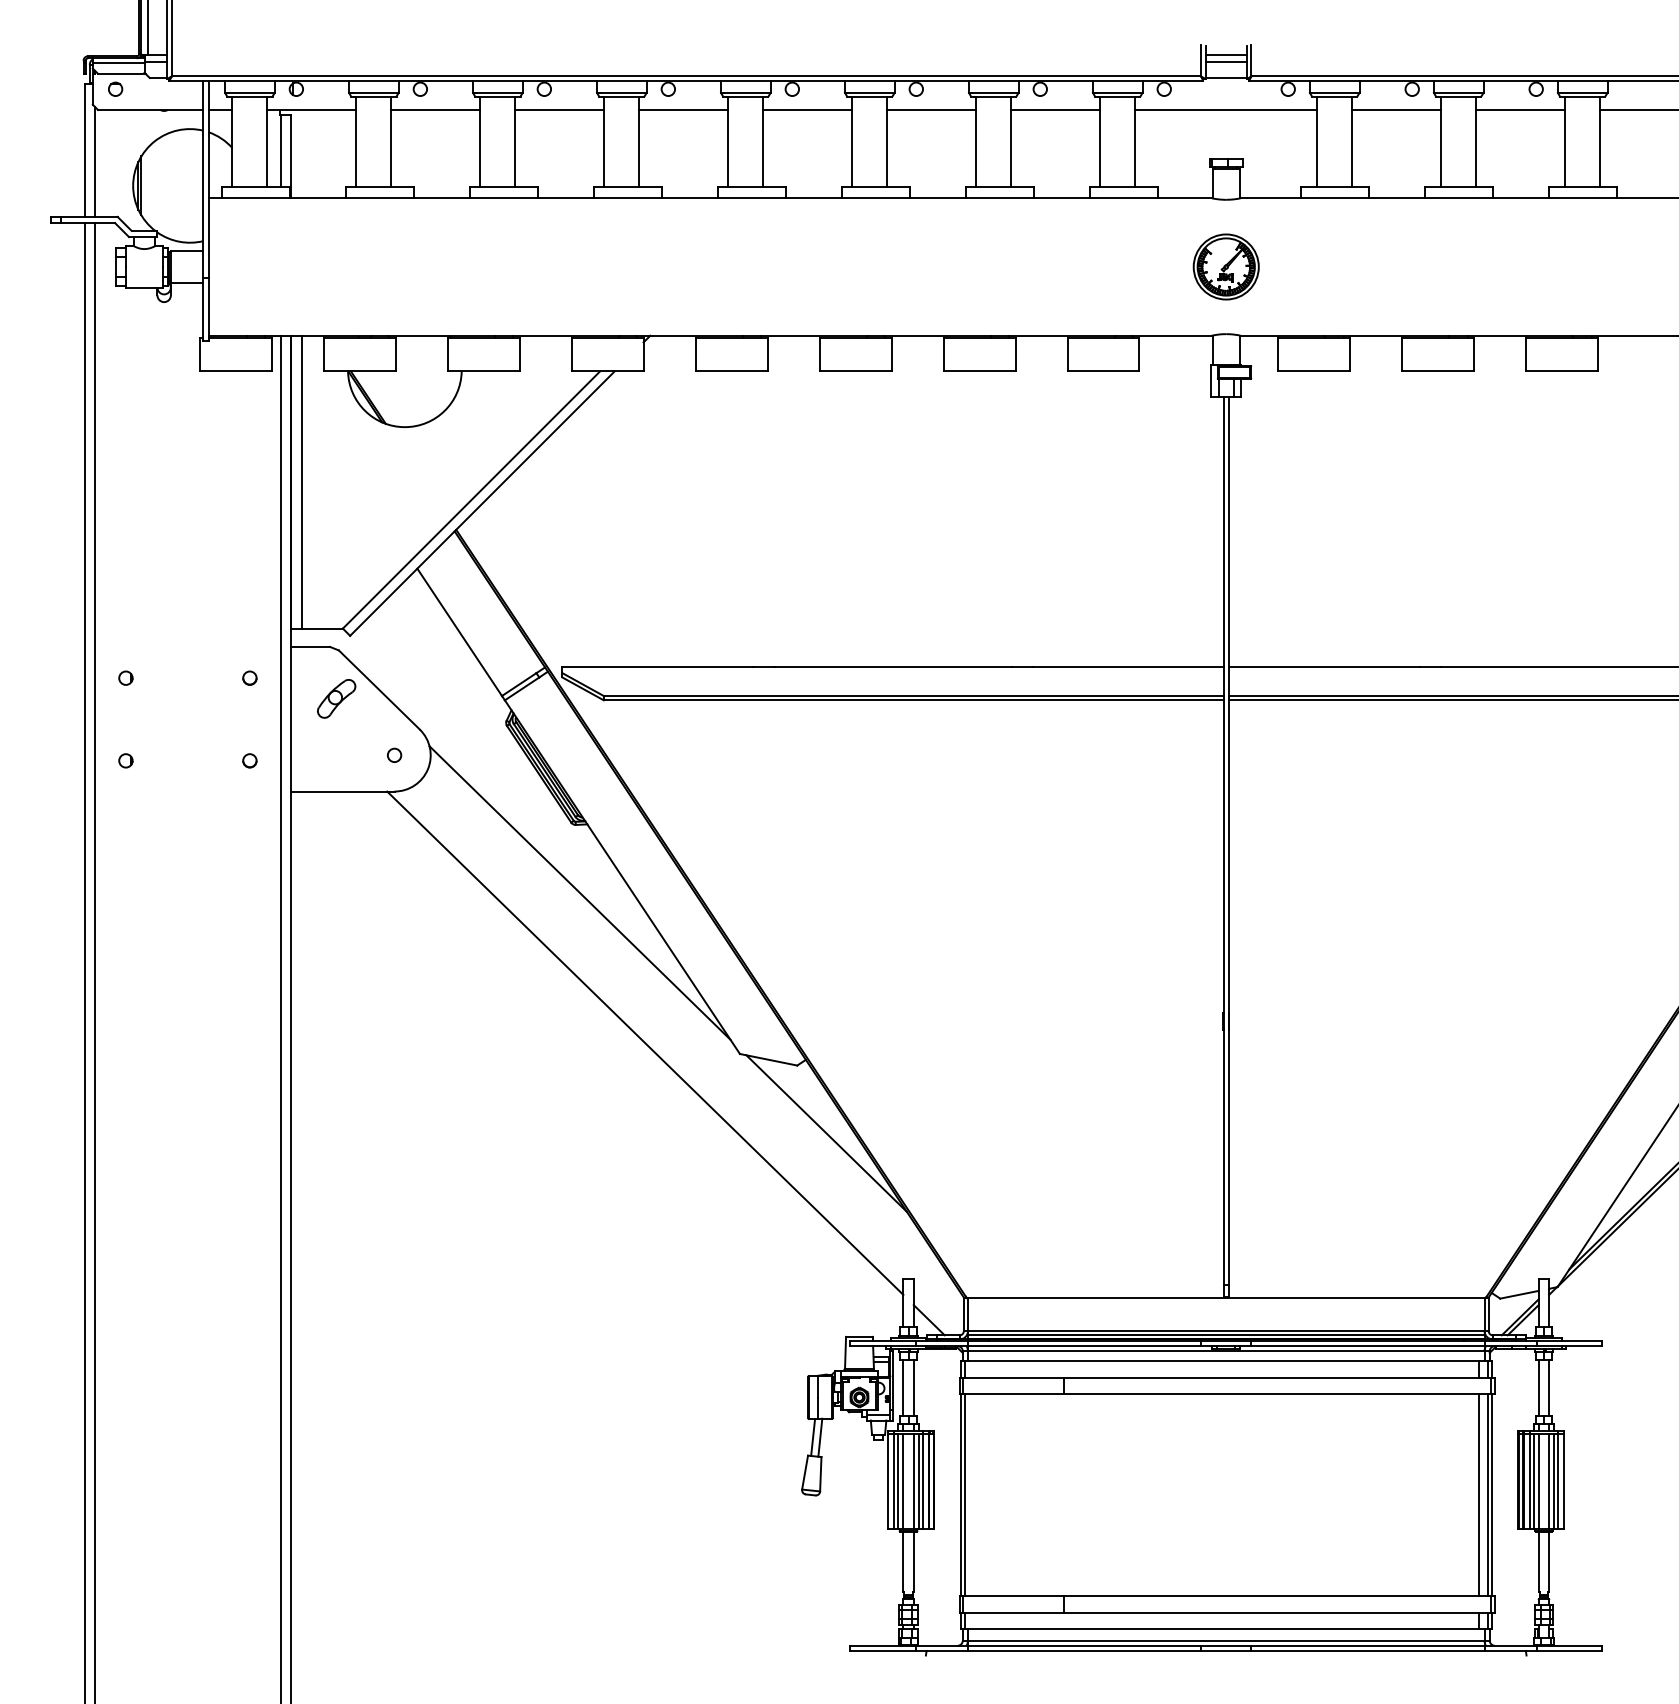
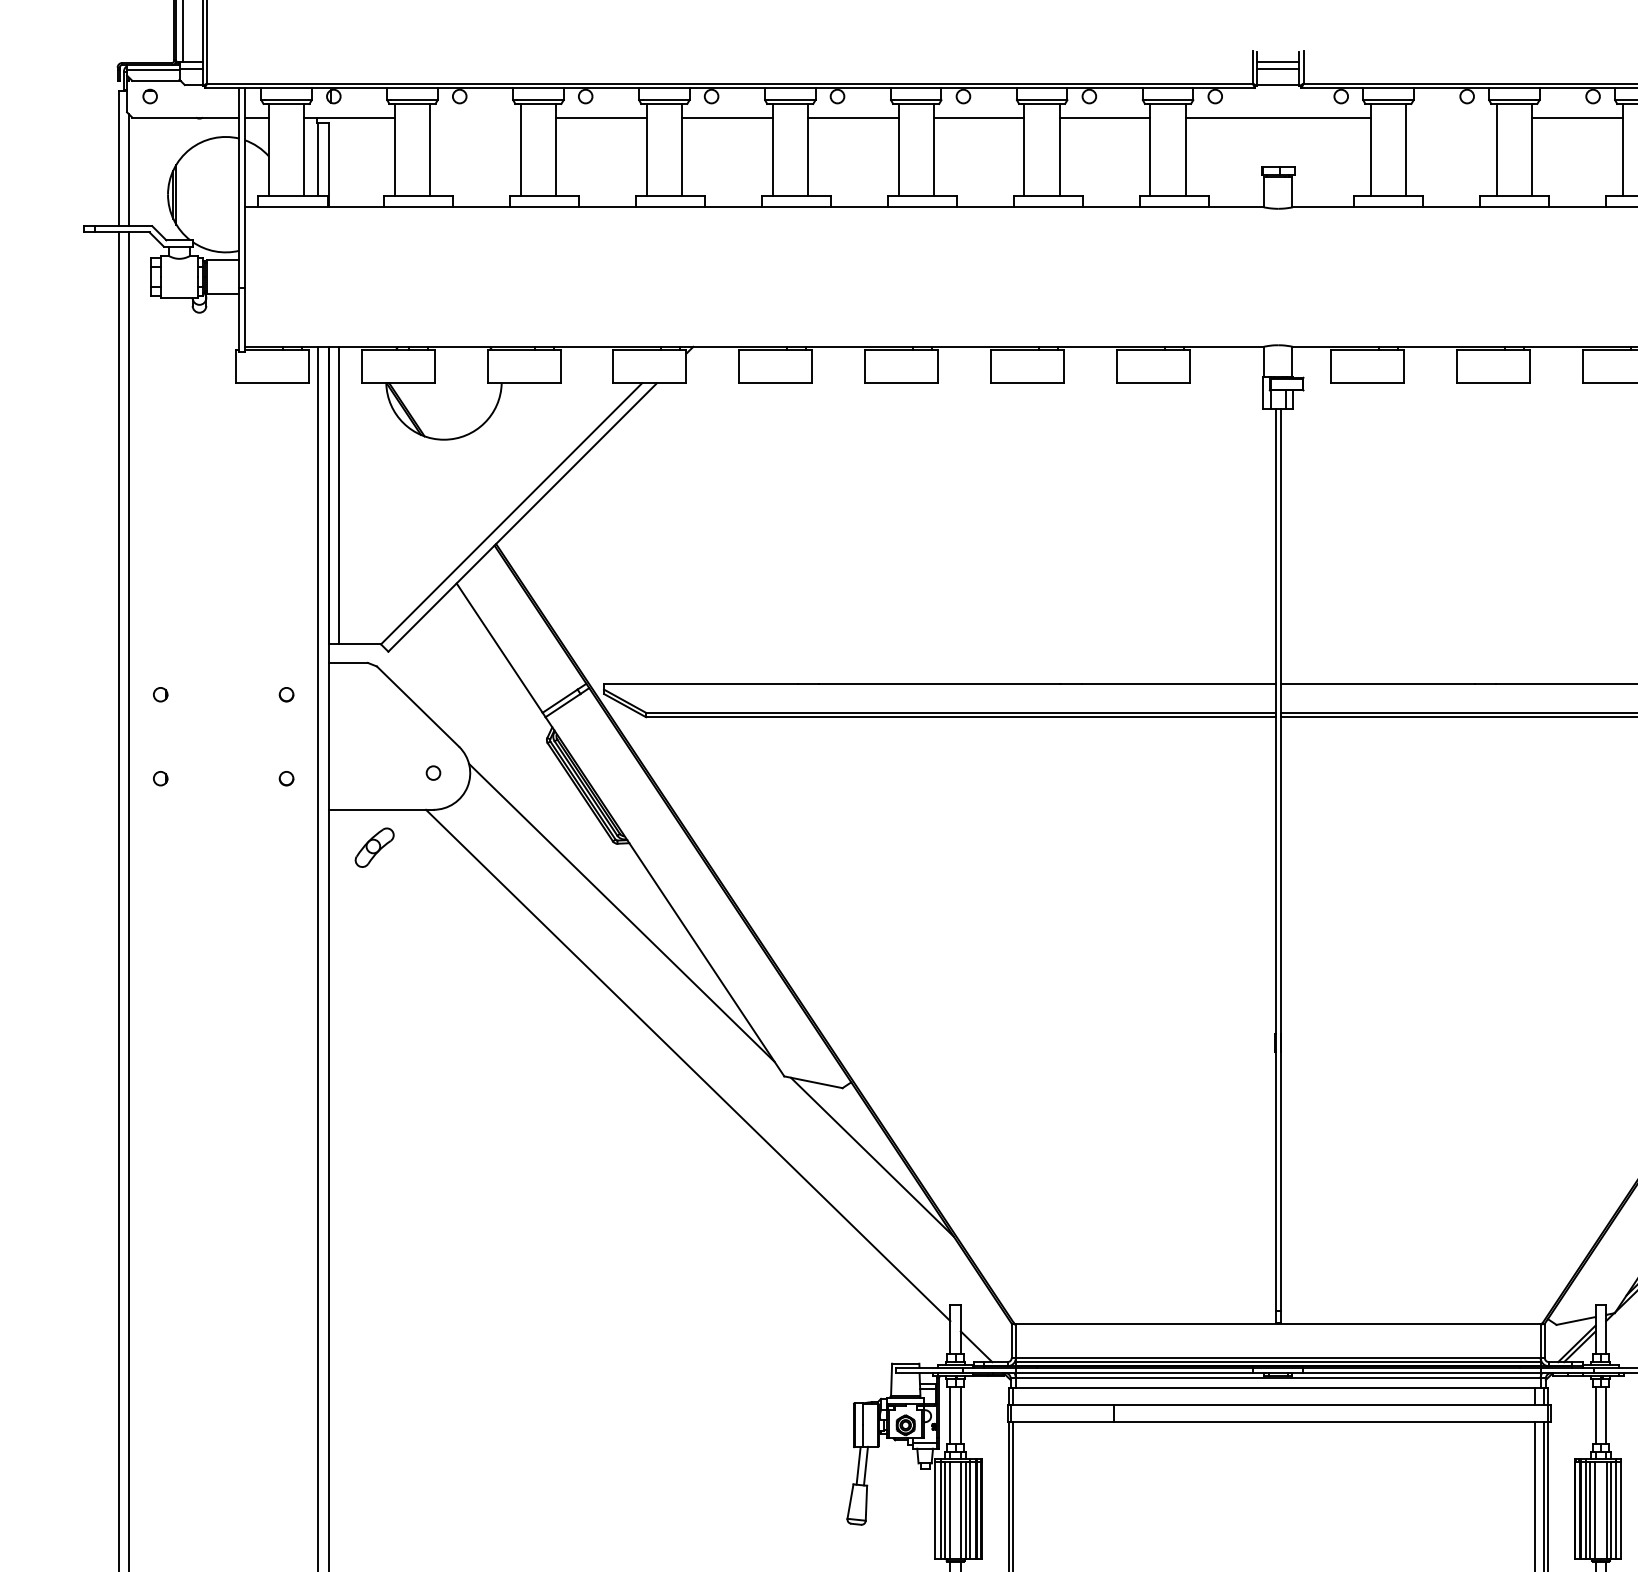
line: (435, 109) -> (475, 117), removed
line: (1396, 109) -> (1451, 117), removed
part: (1225, 266) -> (1277, 276), removed
part: (336, 698) -> (374, 847), moved

